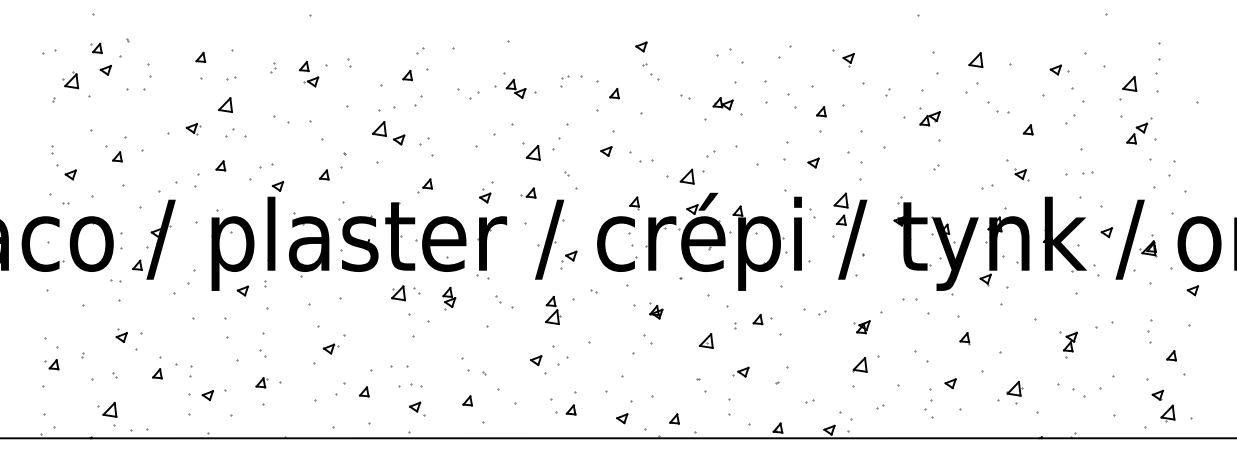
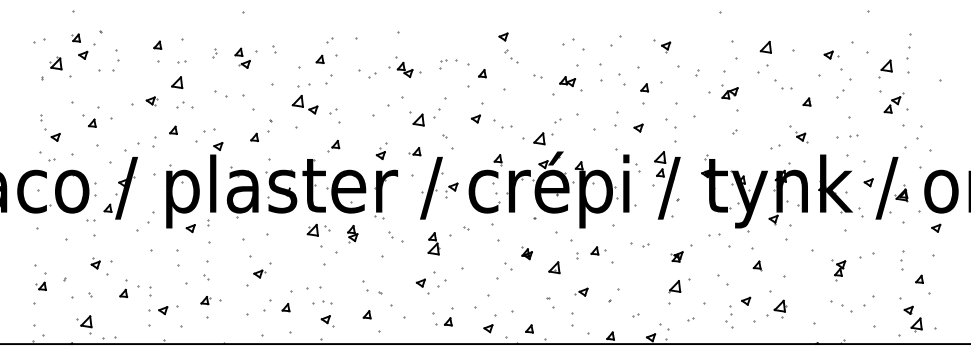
part: (568, 260) -> (451, 190), moved
part: (655, 311) -> (526, 253), moved
part: (1009, 391) -> (776, 308), moved

